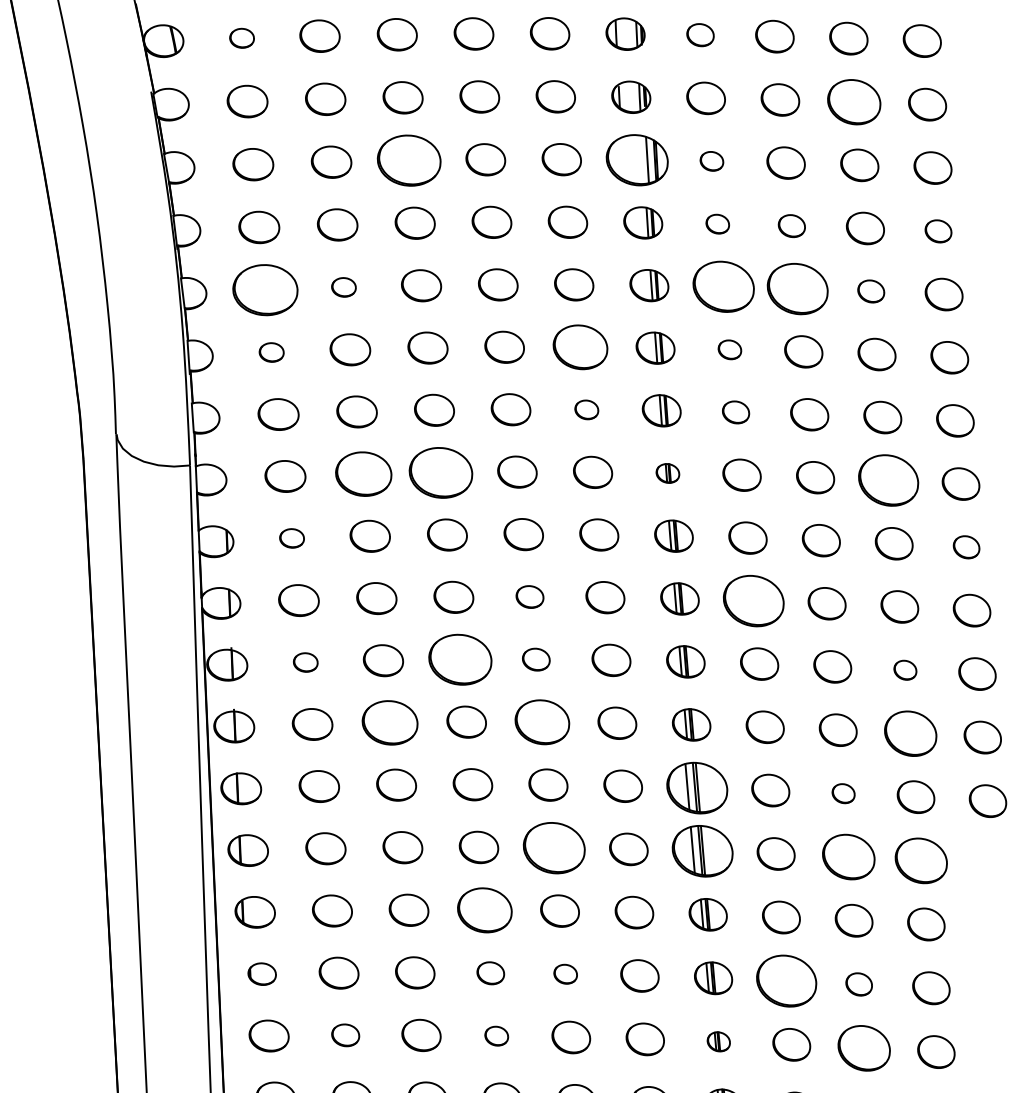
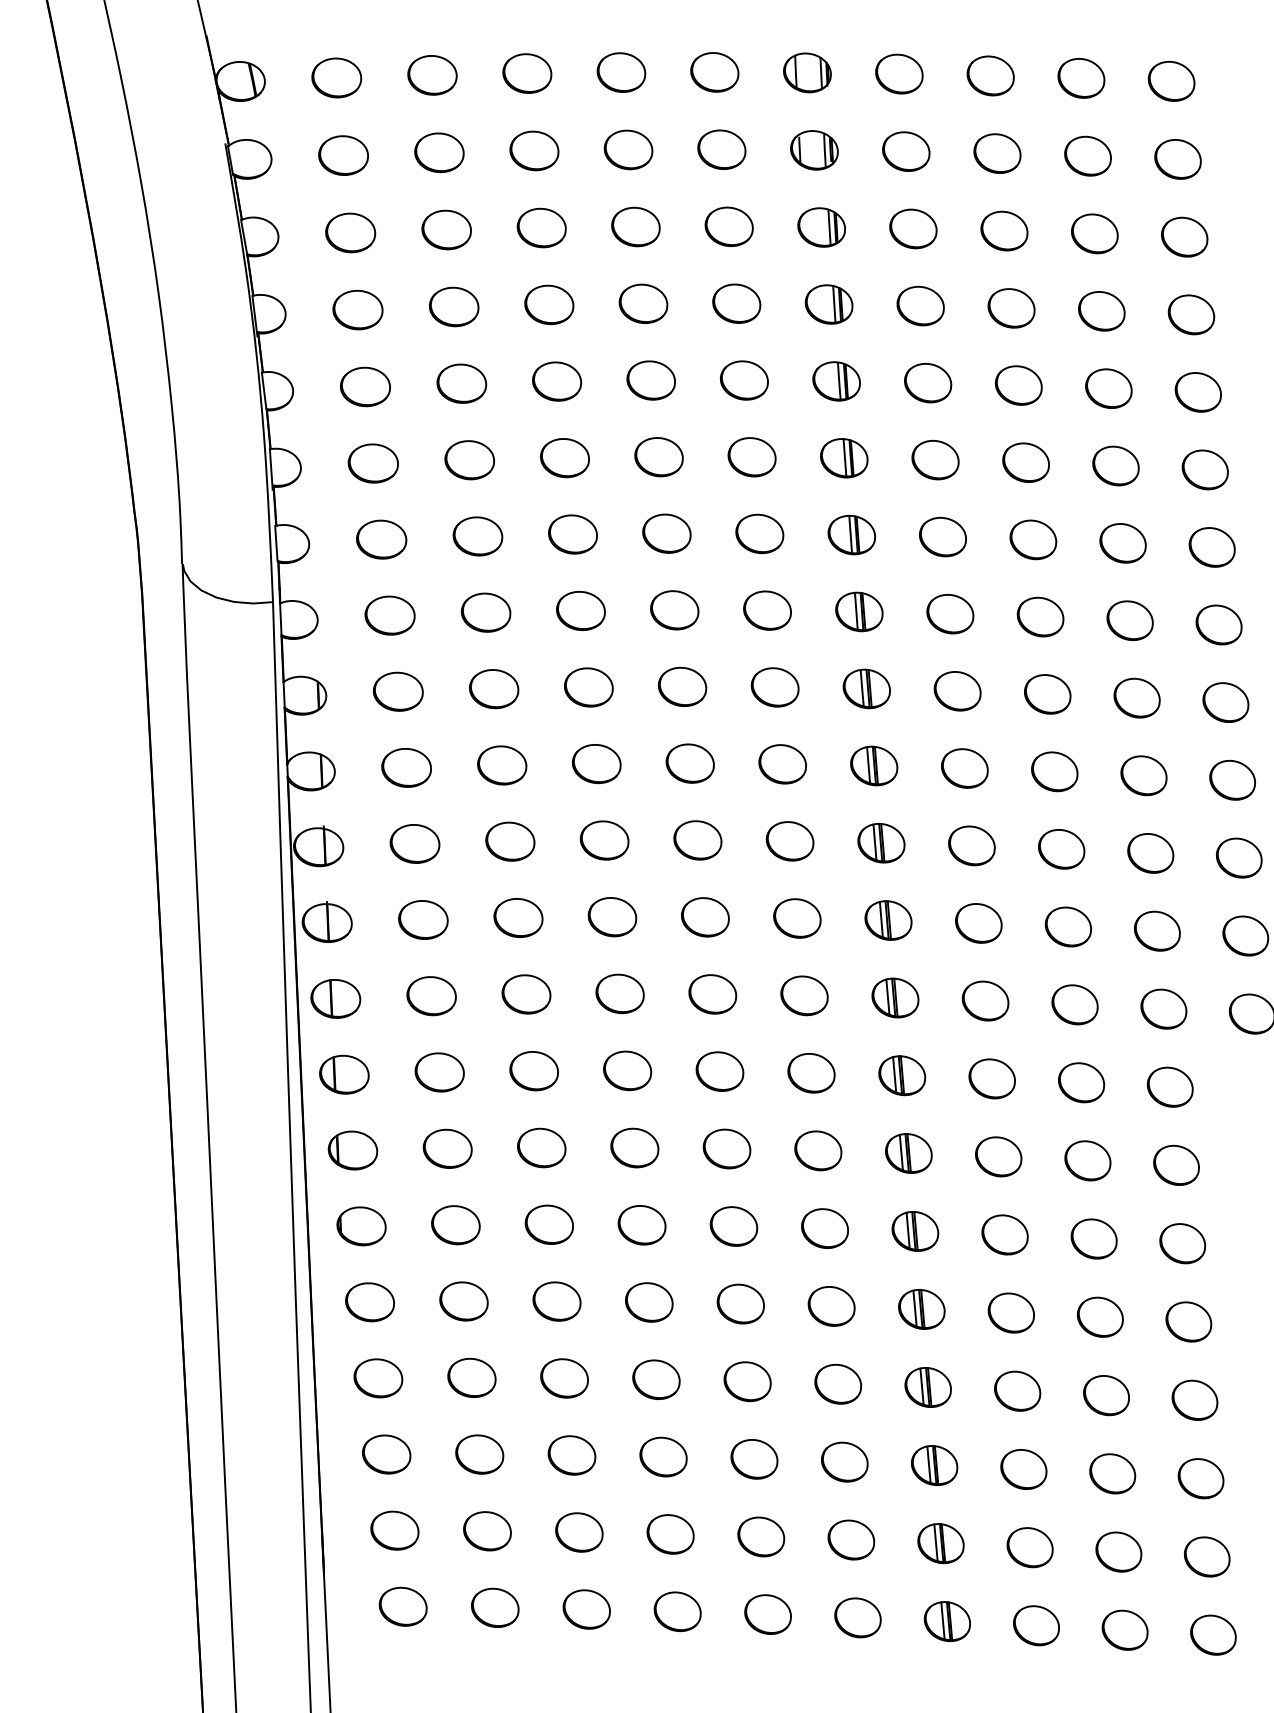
part: (700, 34) -> (899, 73), size x1.43
part: (241, 37) -> (336, 77), size x1.67
part: (853, 101) -> (1087, 155), size x0.71
part: (408, 160) -> (541, 227), size x0.62
part: (637, 160) -> (821, 227), size x0.62
part: (711, 160) -> (913, 228), size x1.67
part: (717, 223) -> (920, 305), size x1.67
part: (791, 226) -> (1011, 308), size x1.43
part: (938, 231) -> (1191, 314), size x1.43
part: (343, 287) -> (461, 383), size x1.67
part: (724, 287) -> (928, 383), size x0.62
part: (797, 288) -> (1018, 385), size x0.62
part: (265, 289) -> (365, 386), size x0.62
part: (870, 291) -> (1108, 388), size x1.43
part: (579, 347) -> (751, 457), size x0.71
part: (729, 350) -> (935, 460), size x1.67
part: (271, 352) -> (372, 463), size x1.67
part: (586, 409) -> (759, 533), size x1.67
part: (735, 411) -> (942, 536), size x1.43
part: (440, 472) -> (580, 610), size x0.62
part: (363, 473) -> (485, 612), size x0.71
part: (667, 473) -> (859, 611), size x1.67
part: (888, 480) -> (1129, 620), size x0.62
part: (291, 538) -> (397, 691), size x1.67
part: (966, 547) -> (1225, 702), size x1.43
part: (529, 596) -> (689, 763), size x1.43
part: (753, 601) -> (964, 768), size x0.62
part: (460, 659) -> (604, 840), size x0.62
part: (535, 659) -> (697, 840), size x1.43
part: (305, 662) -> (414, 843), size x1.67
part: (905, 670) -> (1150, 853), size x1.67
part: (390, 722) -> (518, 917), size x0.71
part: (542, 722) -> (705, 917), size x0.71
part: (910, 733) -> (1157, 930), size x0.71
part: (697, 787) -> (895, 997), size x0.62
part: (843, 793) -> (1074, 1004), size x1.67
part: (553, 847) -> (719, 1071), size x0.62
part: (703, 851) -> (902, 1075), size x0.62
part: (848, 856) -> (1081, 1082), size x0.71
part: (920, 860) -> (1169, 1086), size x0.71
part: (484, 909) -> (634, 1147), size x0.71
part: (490, 973) -> (641, 1225), size x1.43
part: (262, 974) -> (361, 1226), size x1.43
part: (565, 974) -> (733, 1226), size x1.67
part: (786, 980) -> (1004, 1234), size x0.62
part: (858, 984) -> (1093, 1238), size x1.43
part: (345, 1035) -> (463, 1301), size x1.43
part: (496, 1036) -> (649, 1302), size x1.67
part: (718, 1041) -> (921, 1309), size x1.67
part: (864, 1047) -> (1100, 1316), size x0.71

